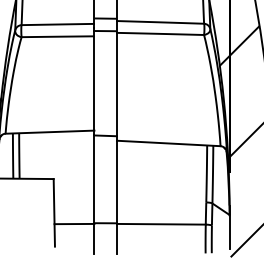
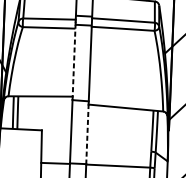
line: (94, 82) -> (74, 61), solid -> dashed
line: (116, 182) -> (87, 134), solid -> dashed

